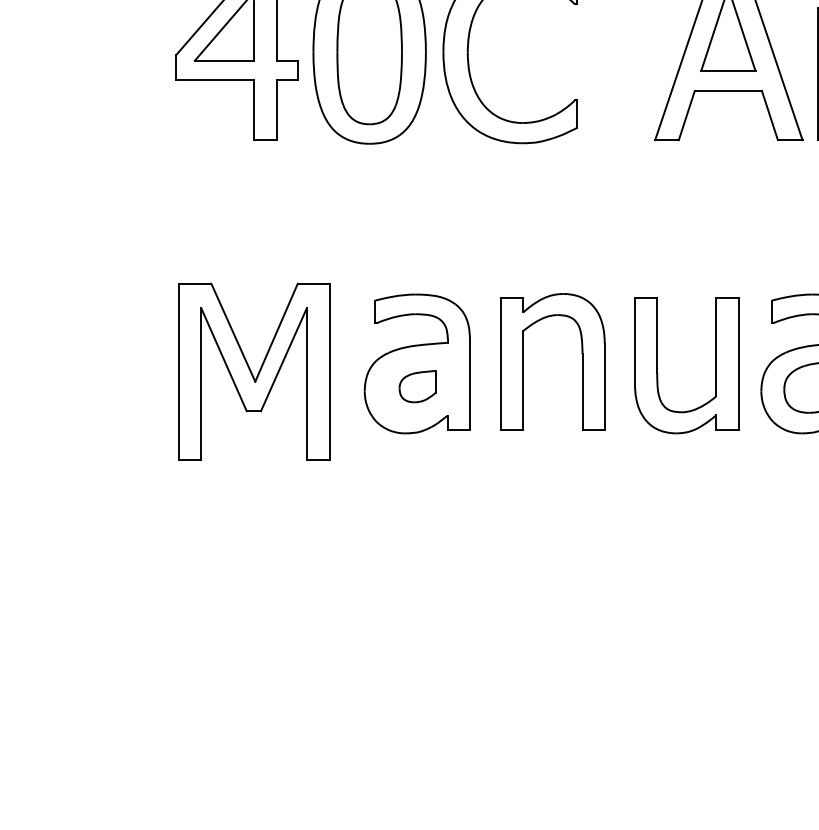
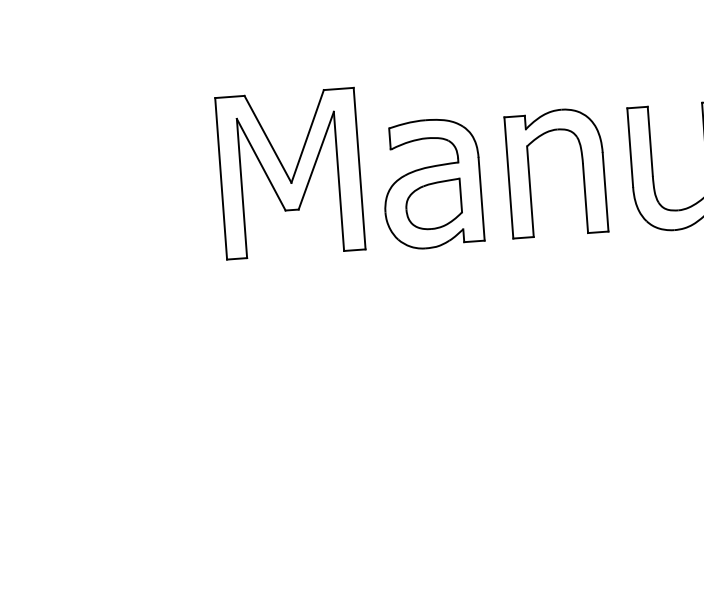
part: (254, 371) -> (290, 173), moved
part: (417, 386) -> (433, 204), size x1.67

